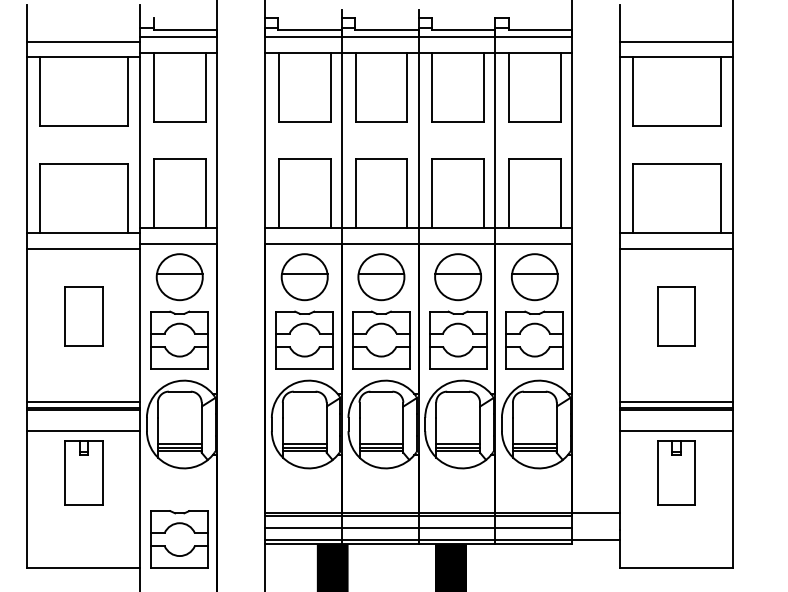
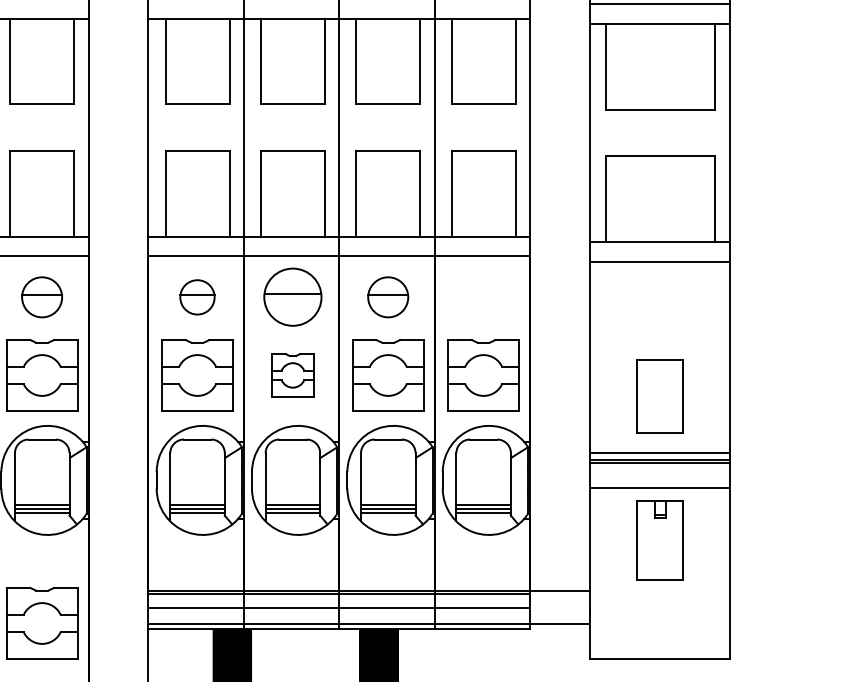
part: (179, 277) -> (41, 297), size x0.7
part: (304, 277) -> (197, 297), size x0.6
part: (457, 277) -> (387, 297), size x0.7
part: (534, 277) -> (483, 297), removed
part: (676, 316) -> (659, 397), moved
part: (381, 339) -> (293, 374), size x0.6

